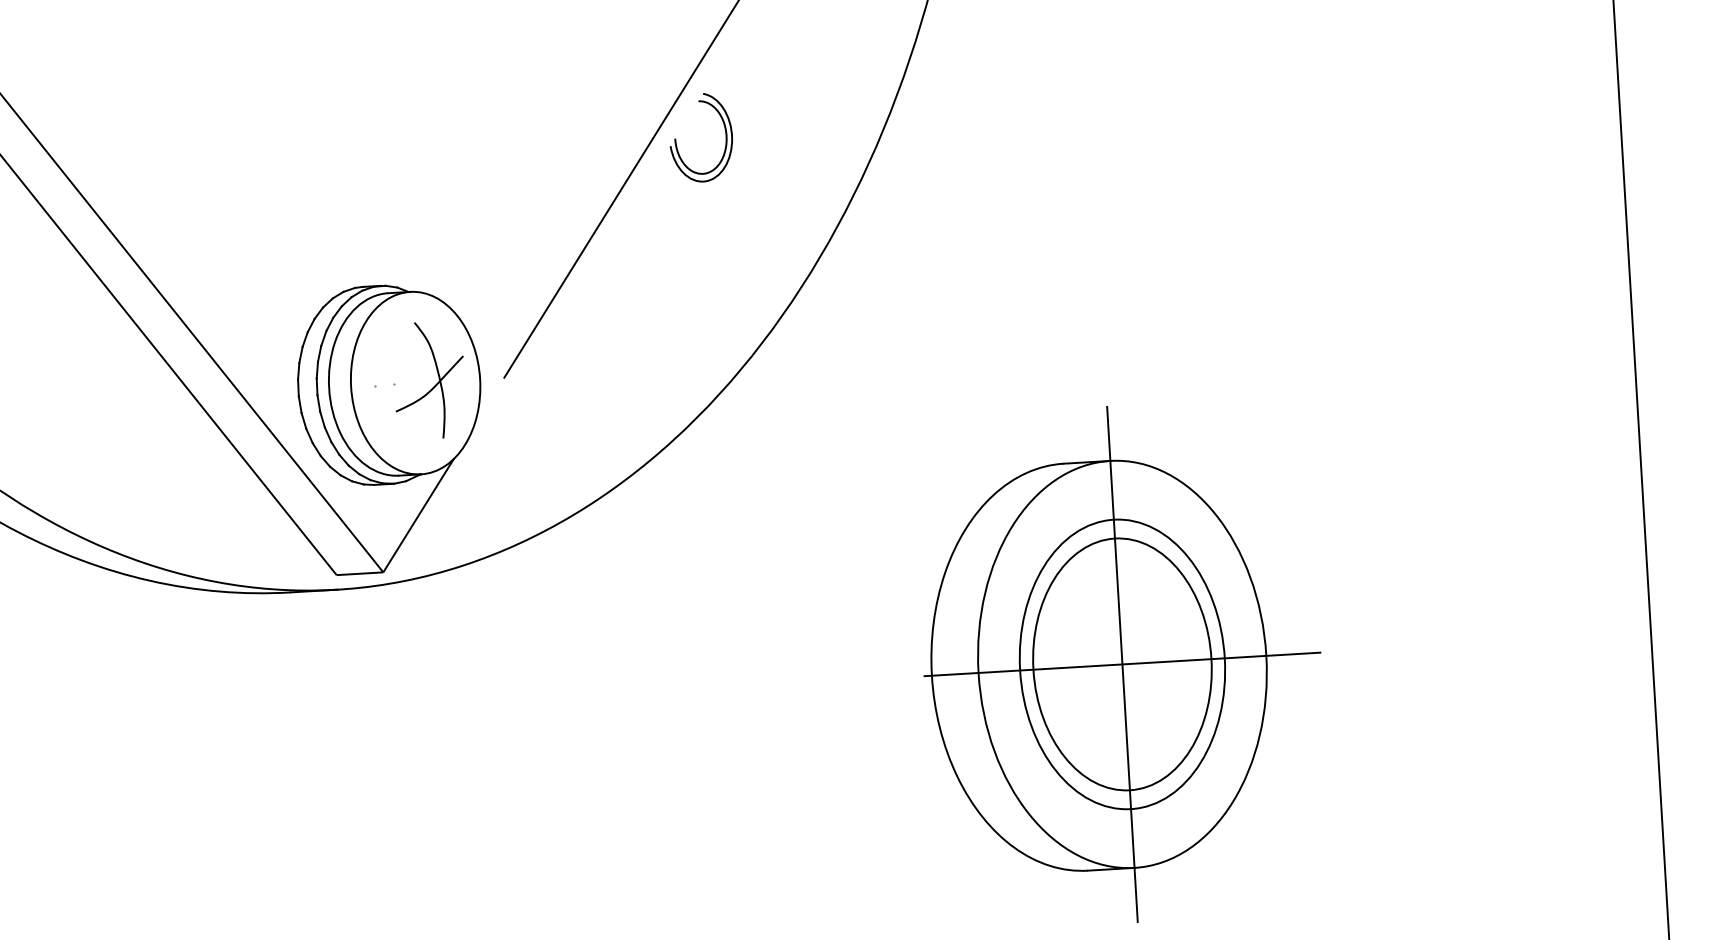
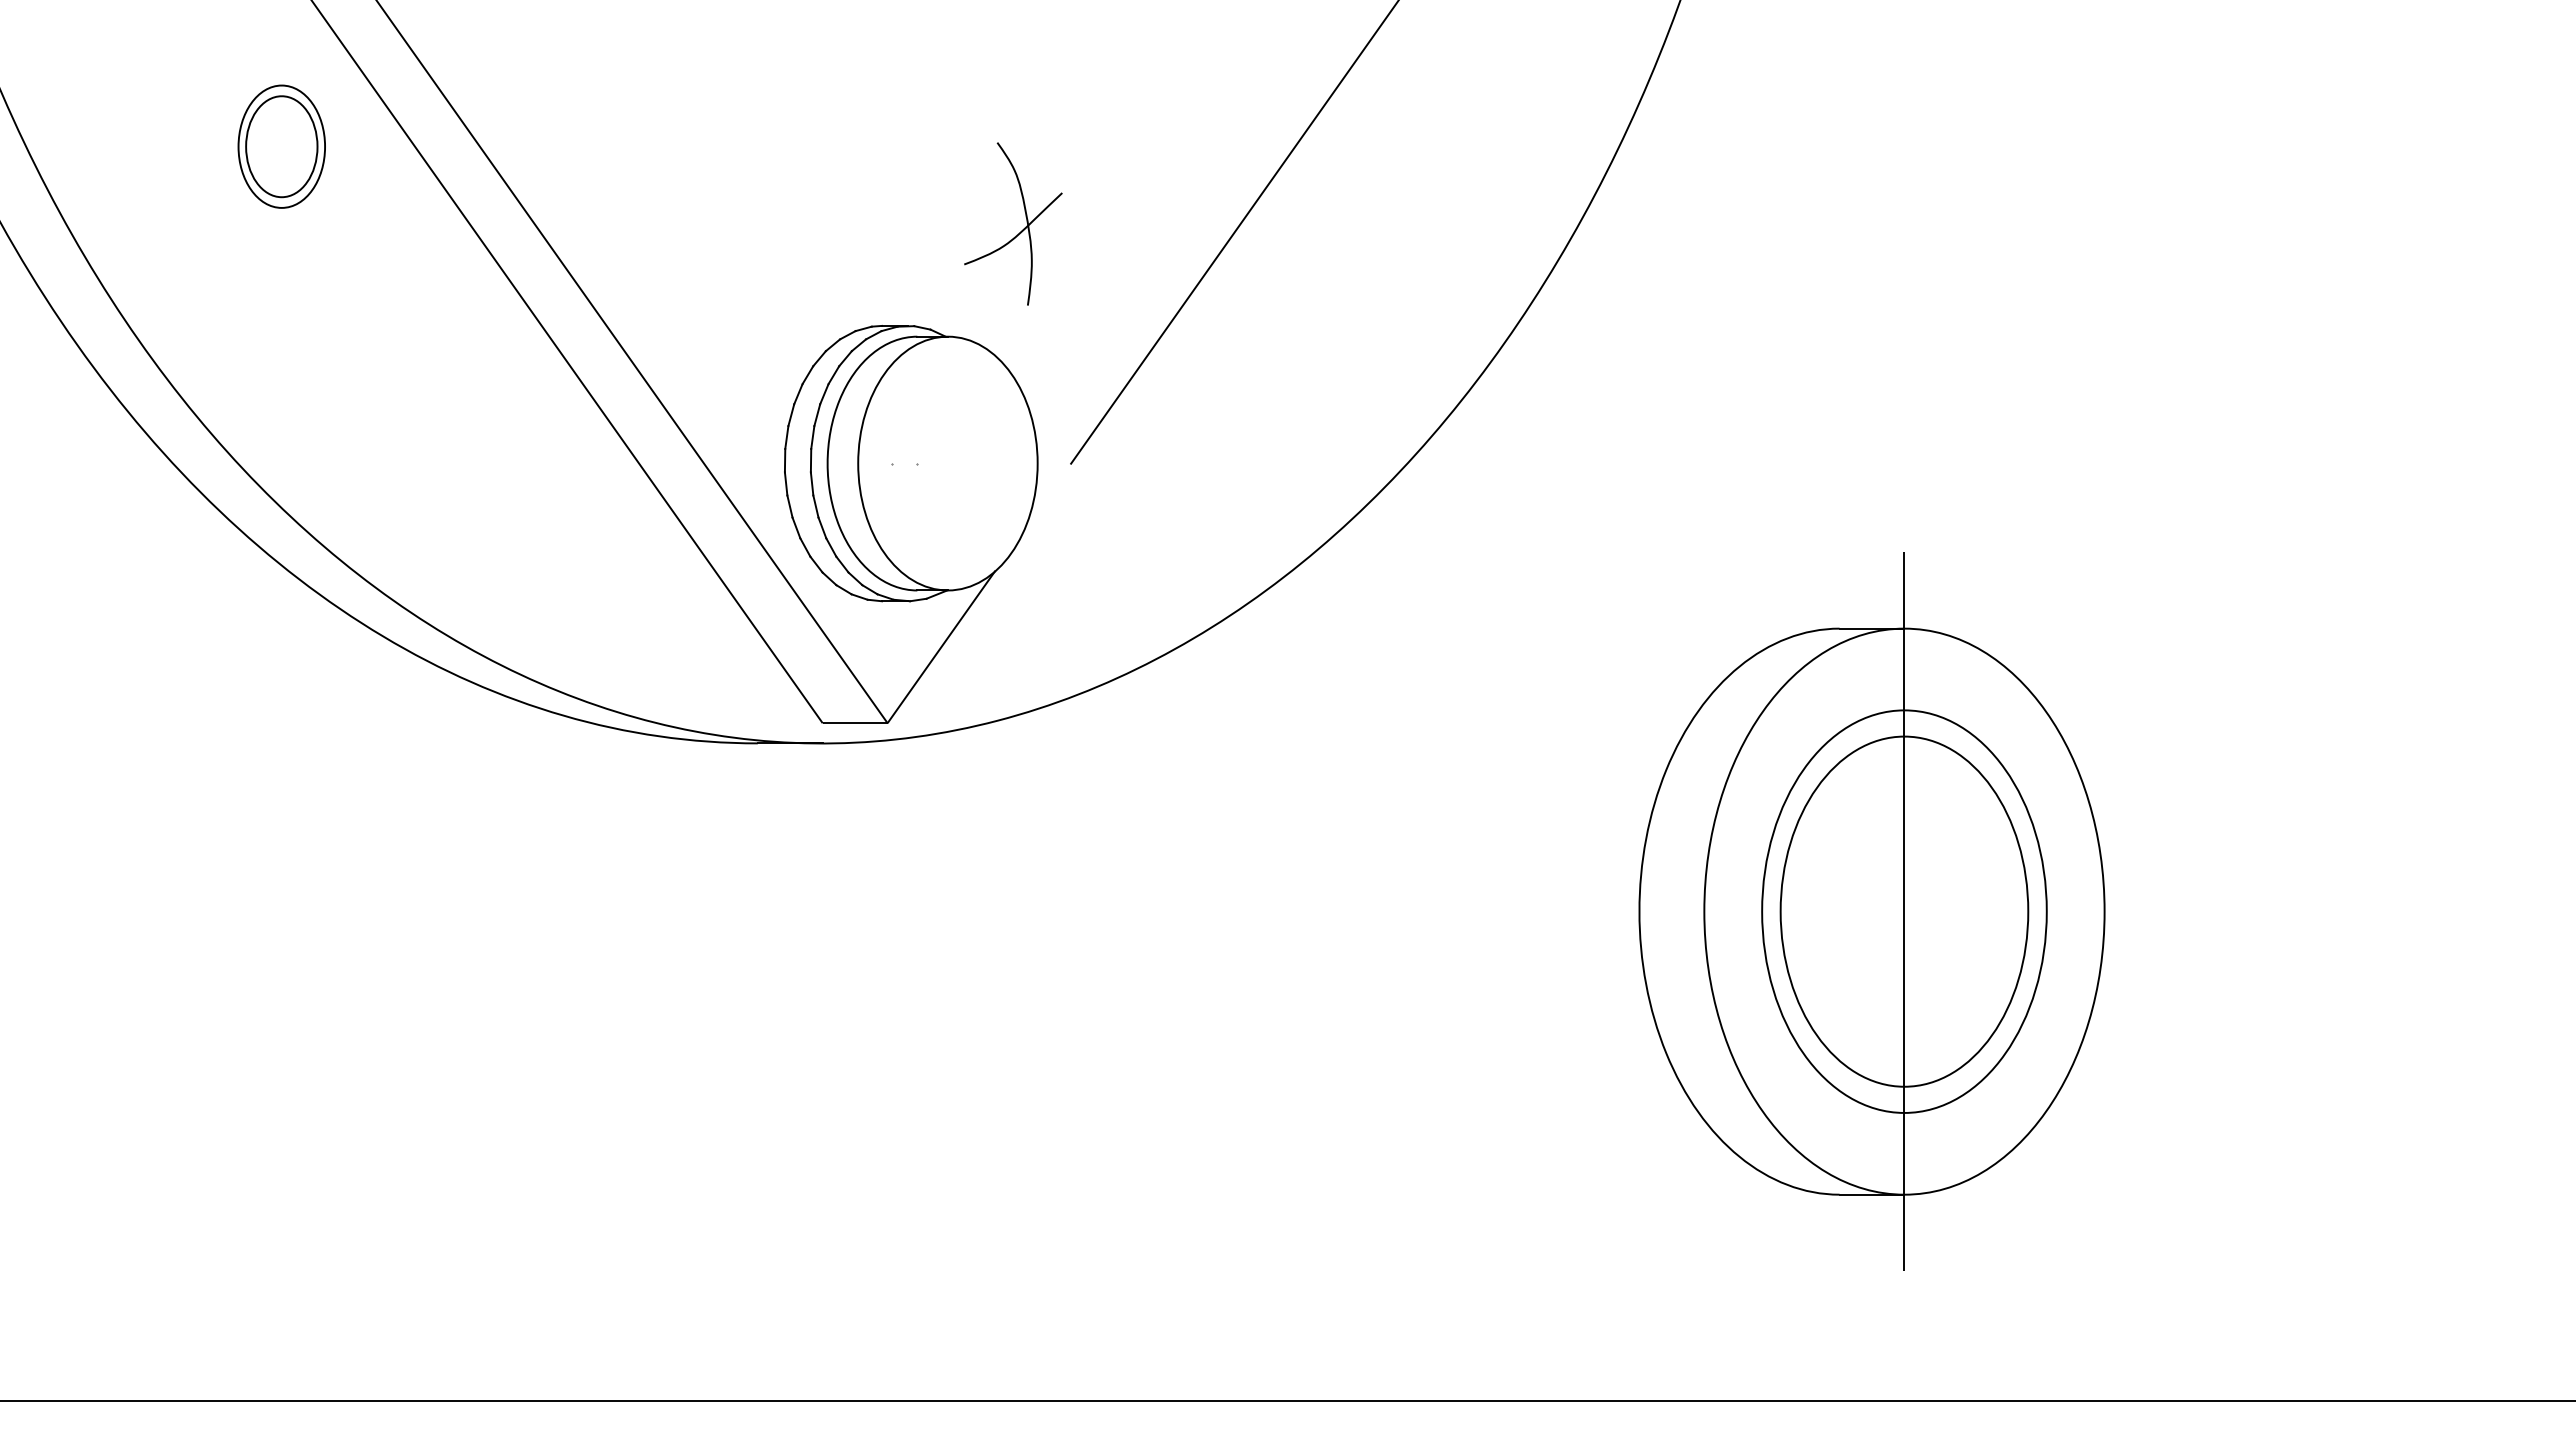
part: (676, 143) -> (1329, 152), removed
part: (435, 384) -> (1021, 230), moved
line: (1122, 664) -> (1904, 911), removed

